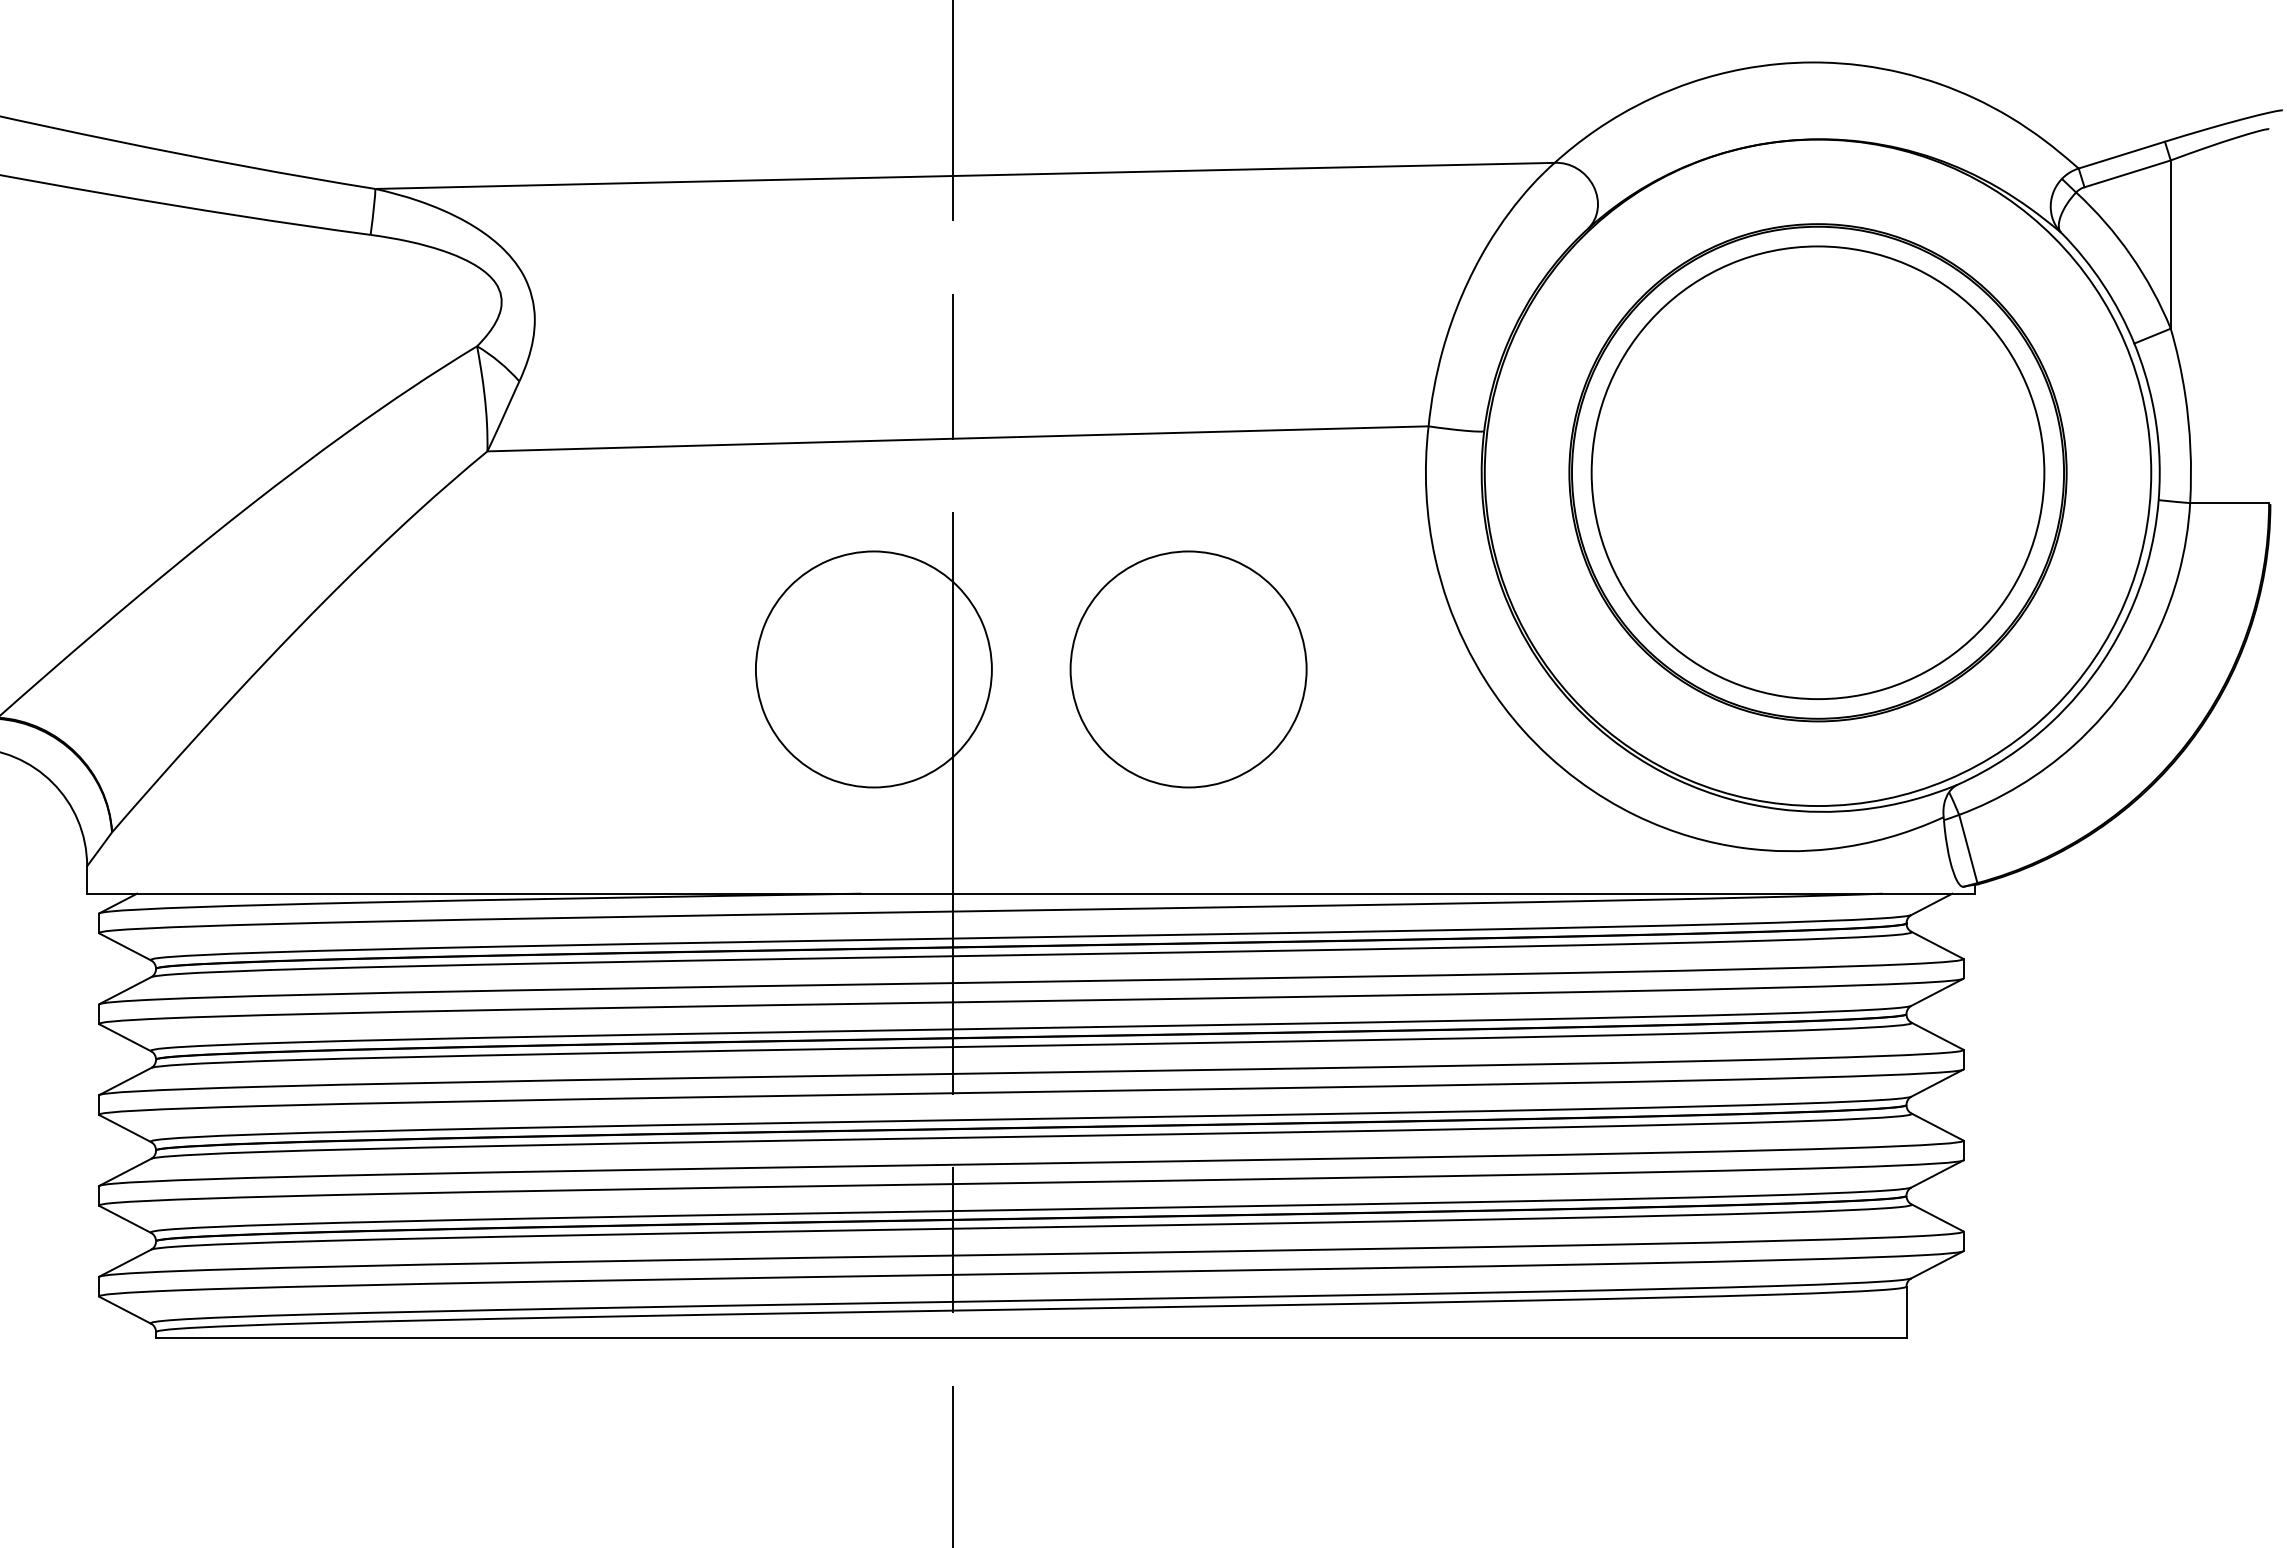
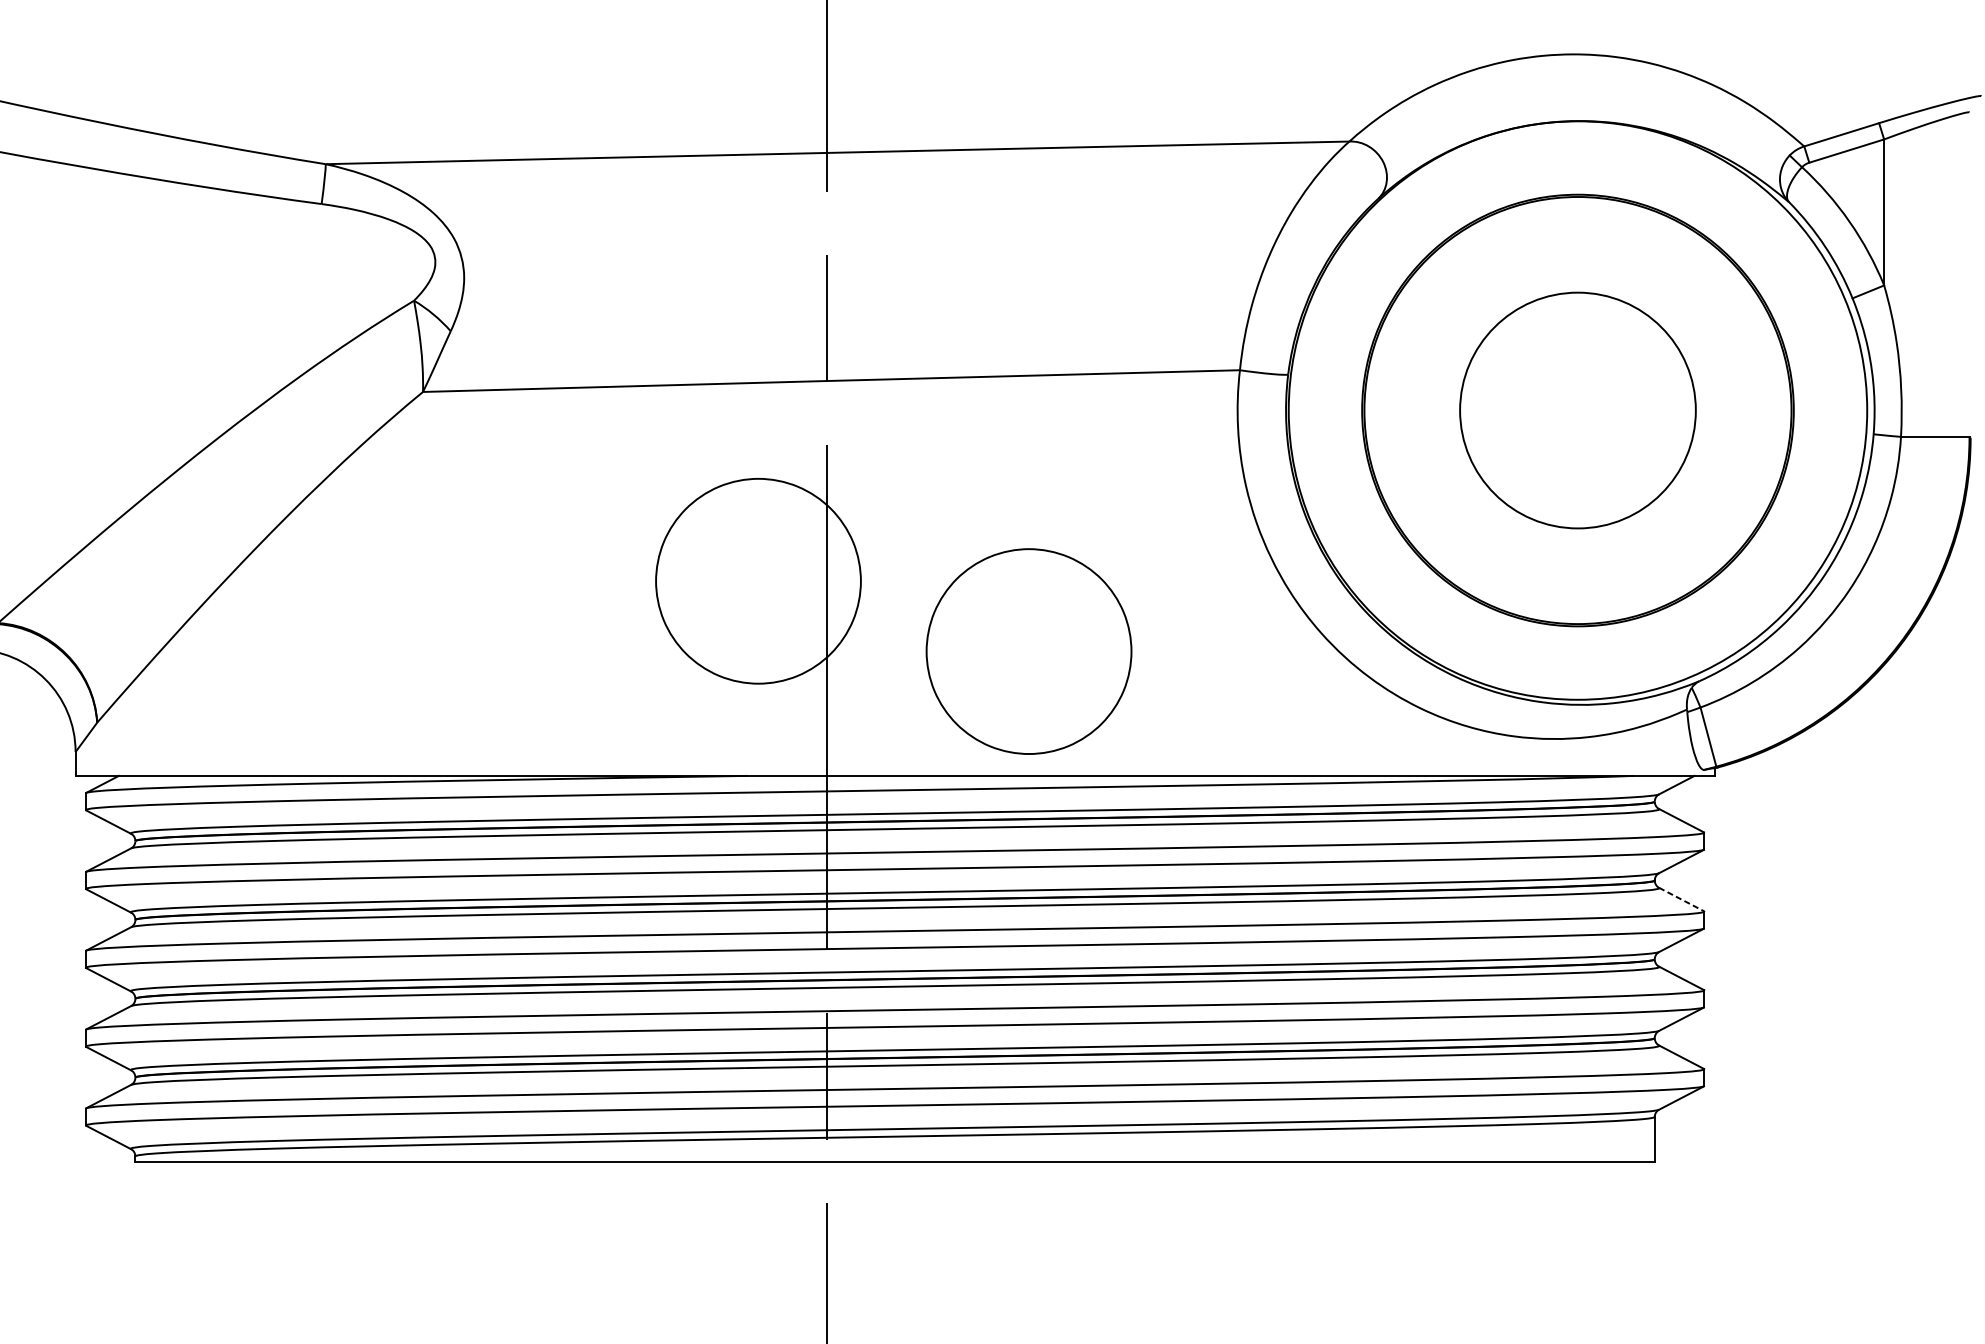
circle: (1817, 472) -> (1577, 410), size x0.6
part: (1188, 669) -> (1028, 651), moved
line: (1937, 1036) -> (1681, 899), solid -> dashed

